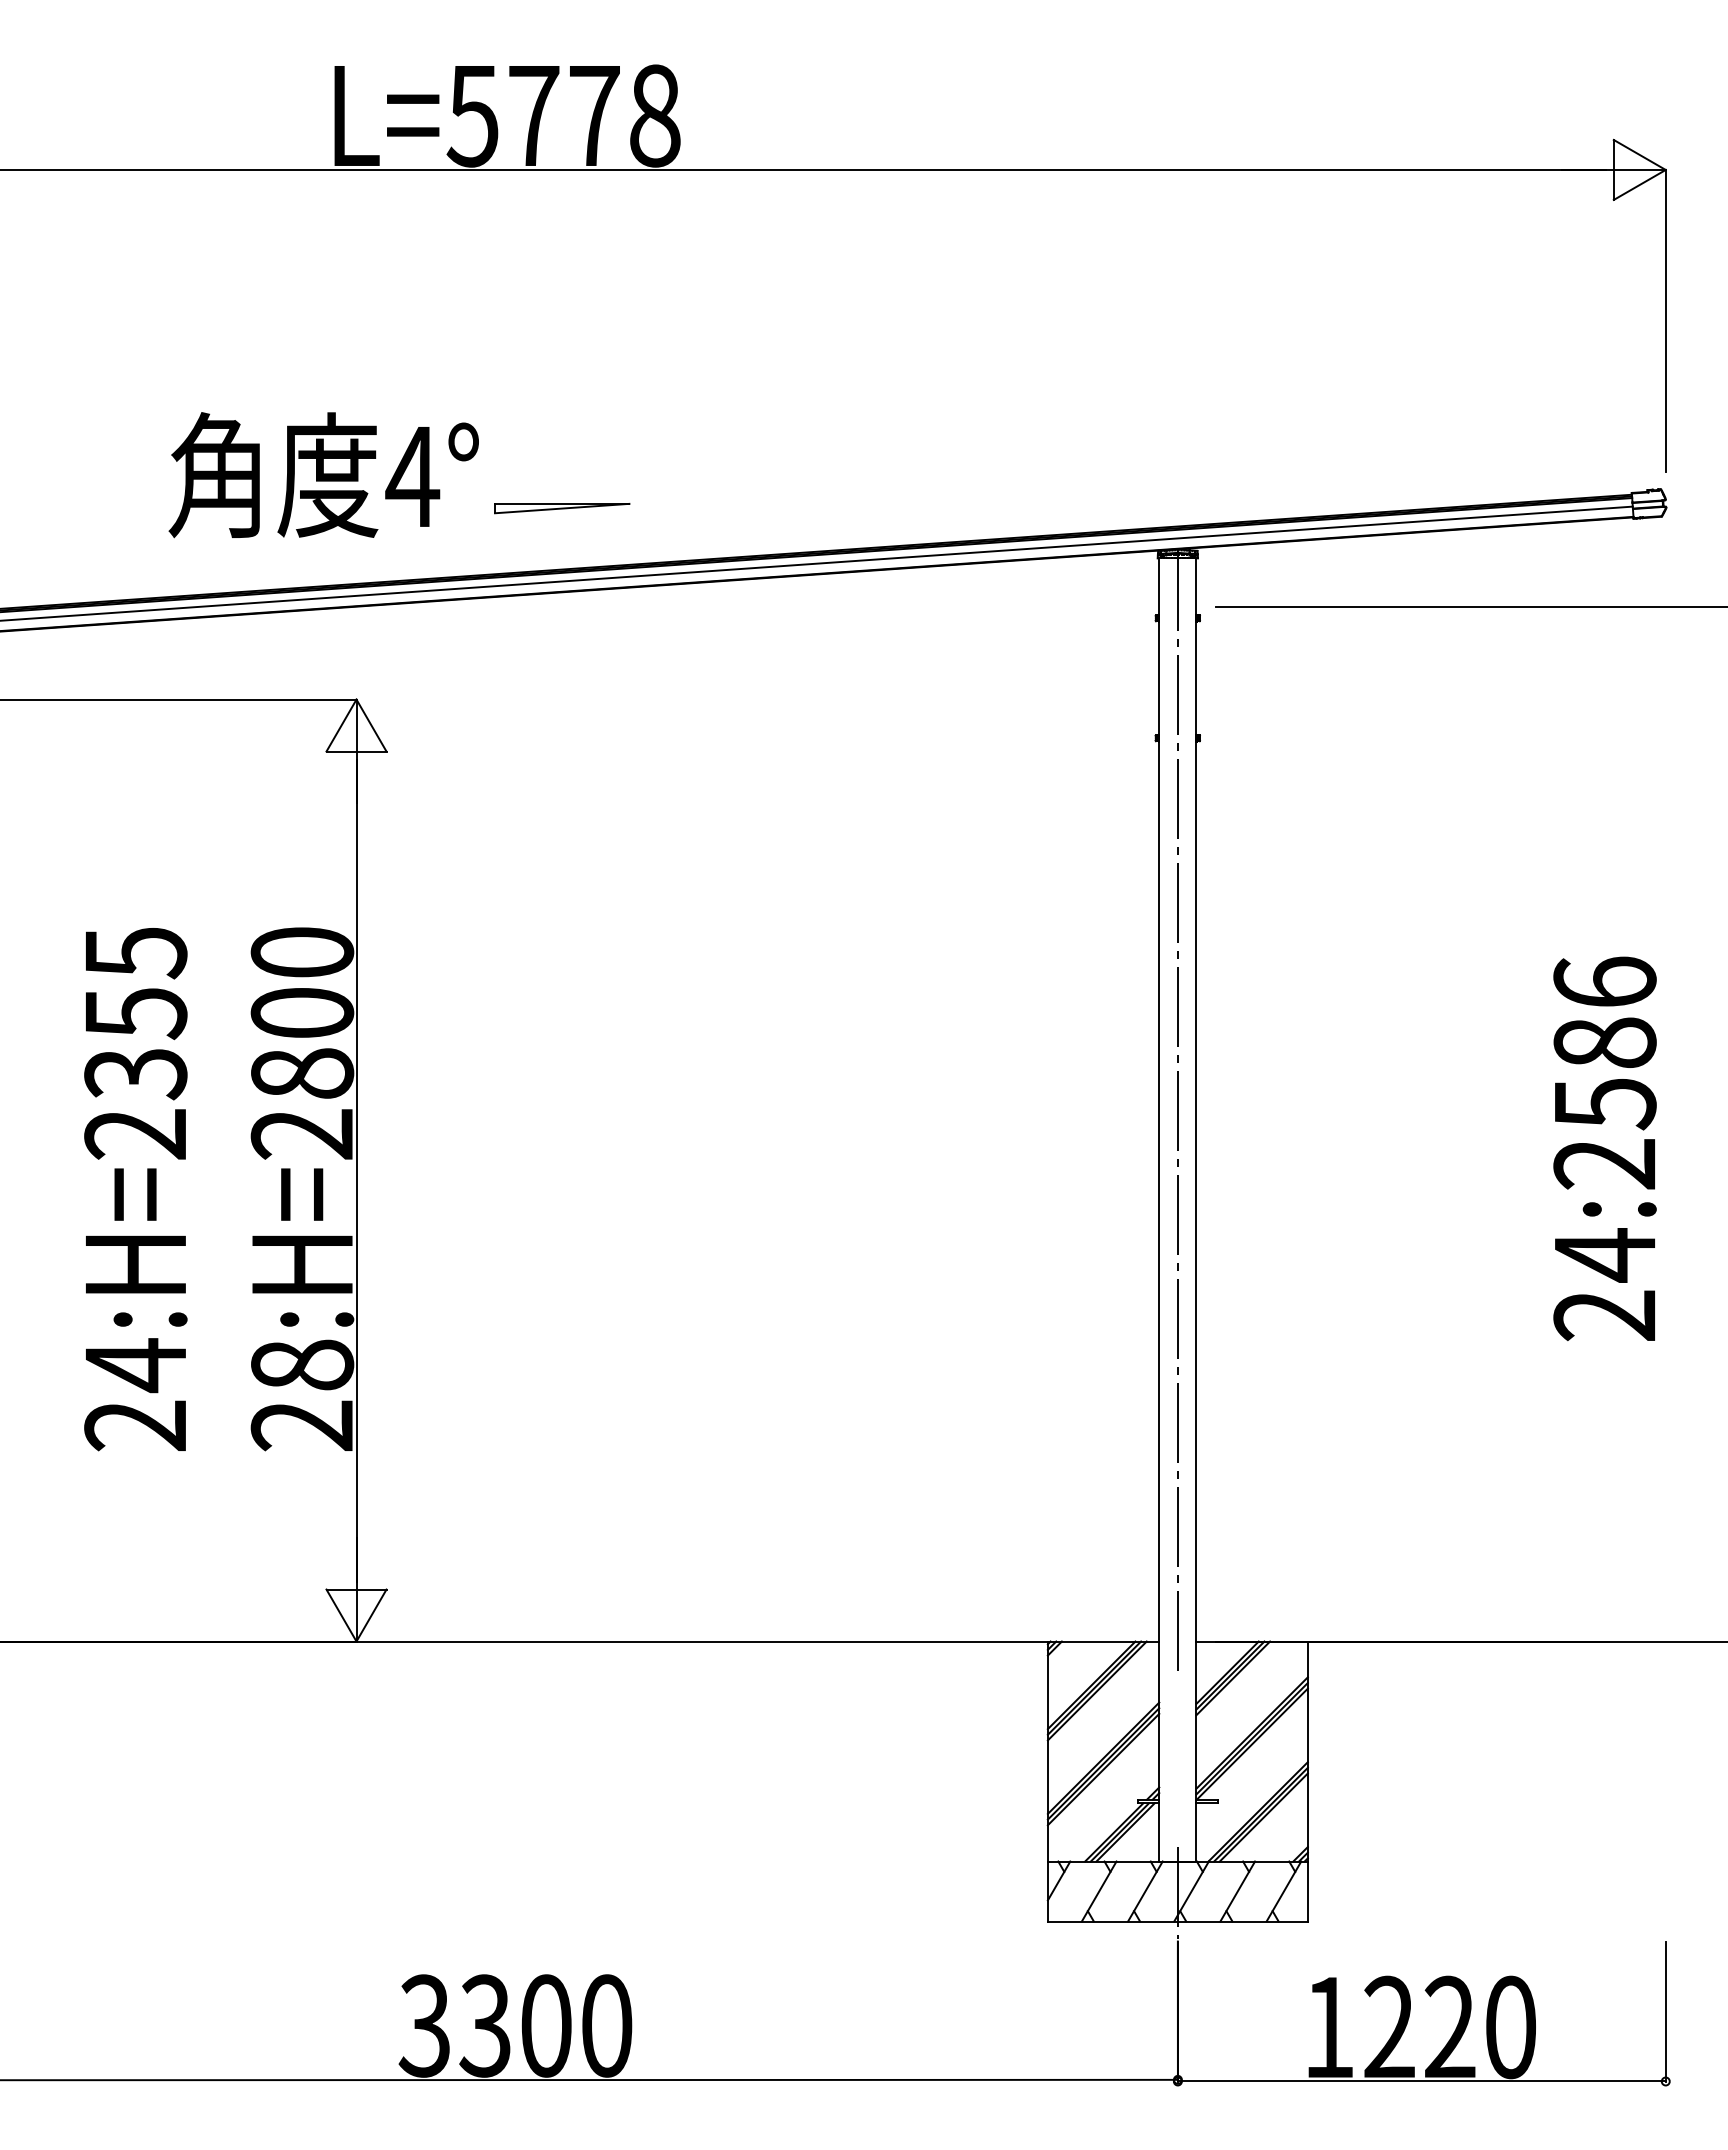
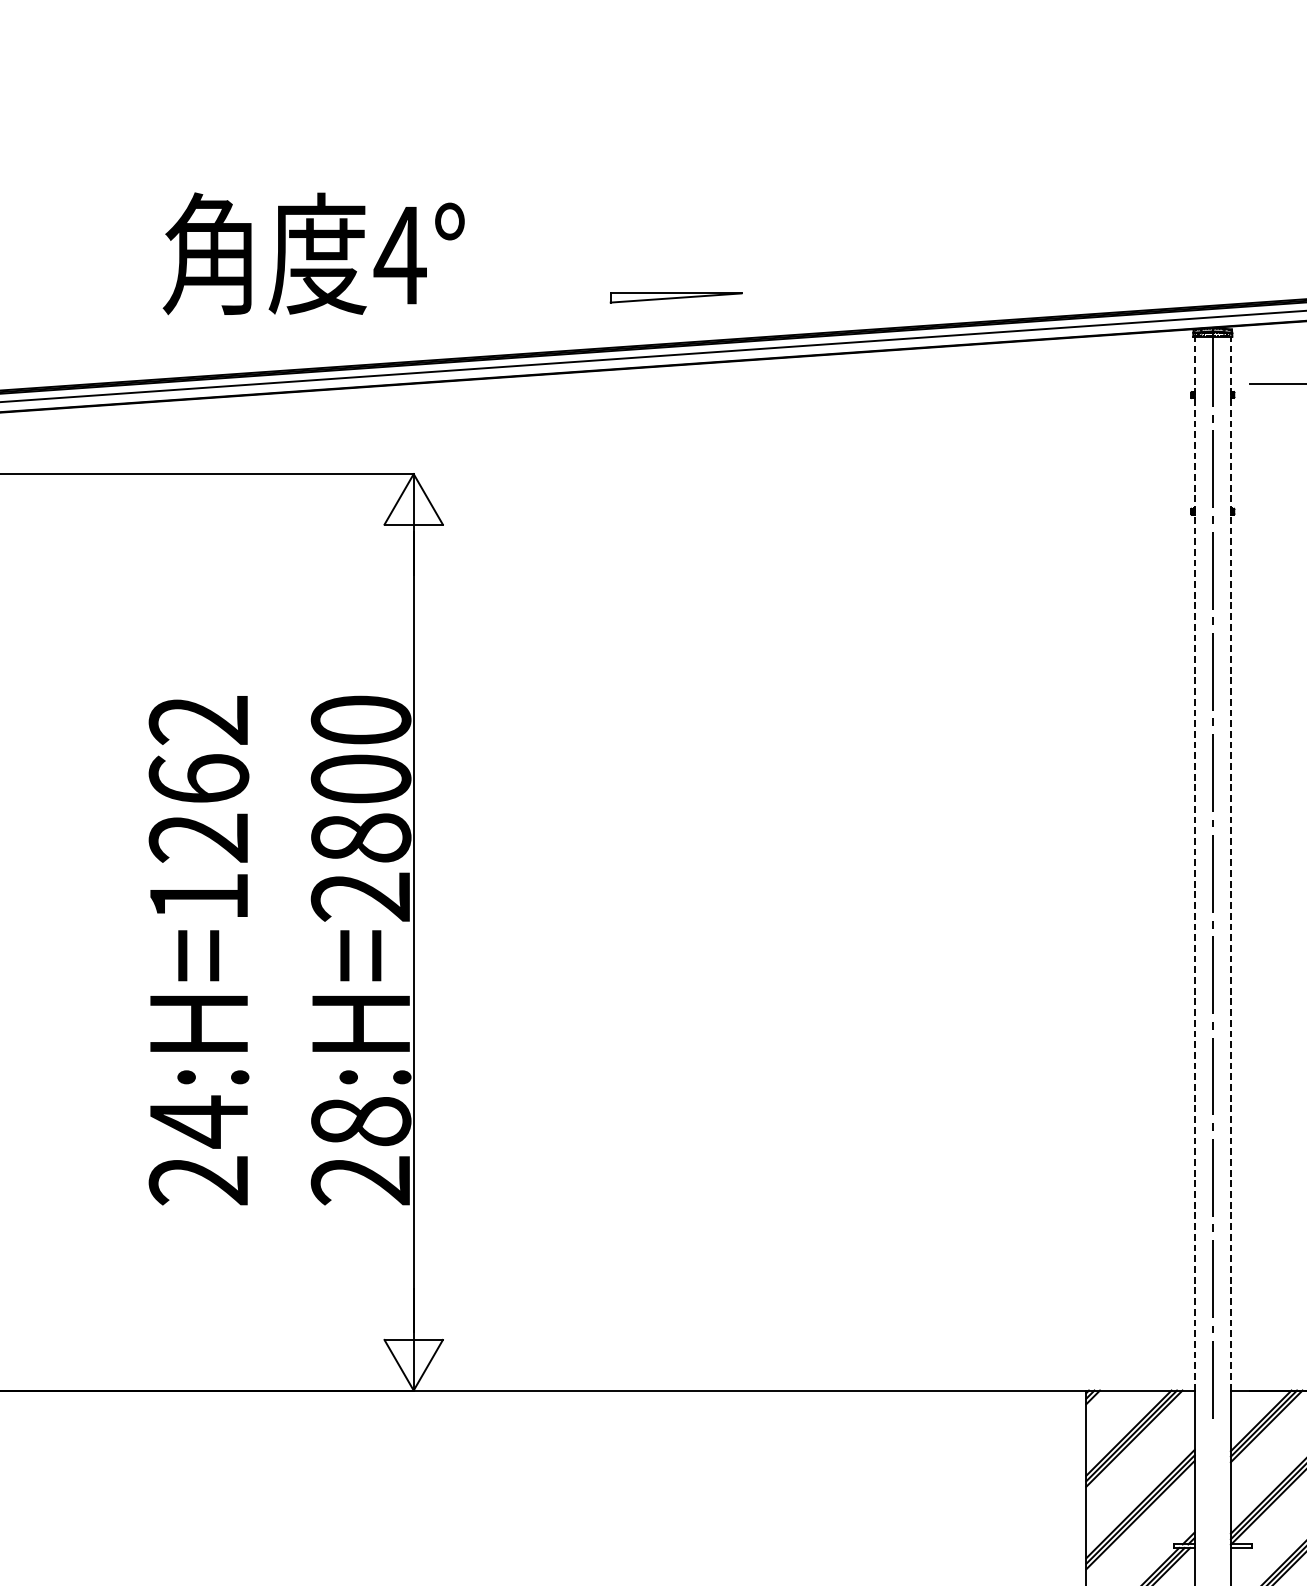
text: (323, 475) -> (313, 254), moved
part: (562, 508) -> (676, 297), moved
text: (135, 1043) -> (198, 808), 24:H=2355 -> 24:H=1262
line: (1159, 1099) -> (1194, 863), solid -> dashed
line: (1196, 1099) -> (1230, 863), solid -> dashed

